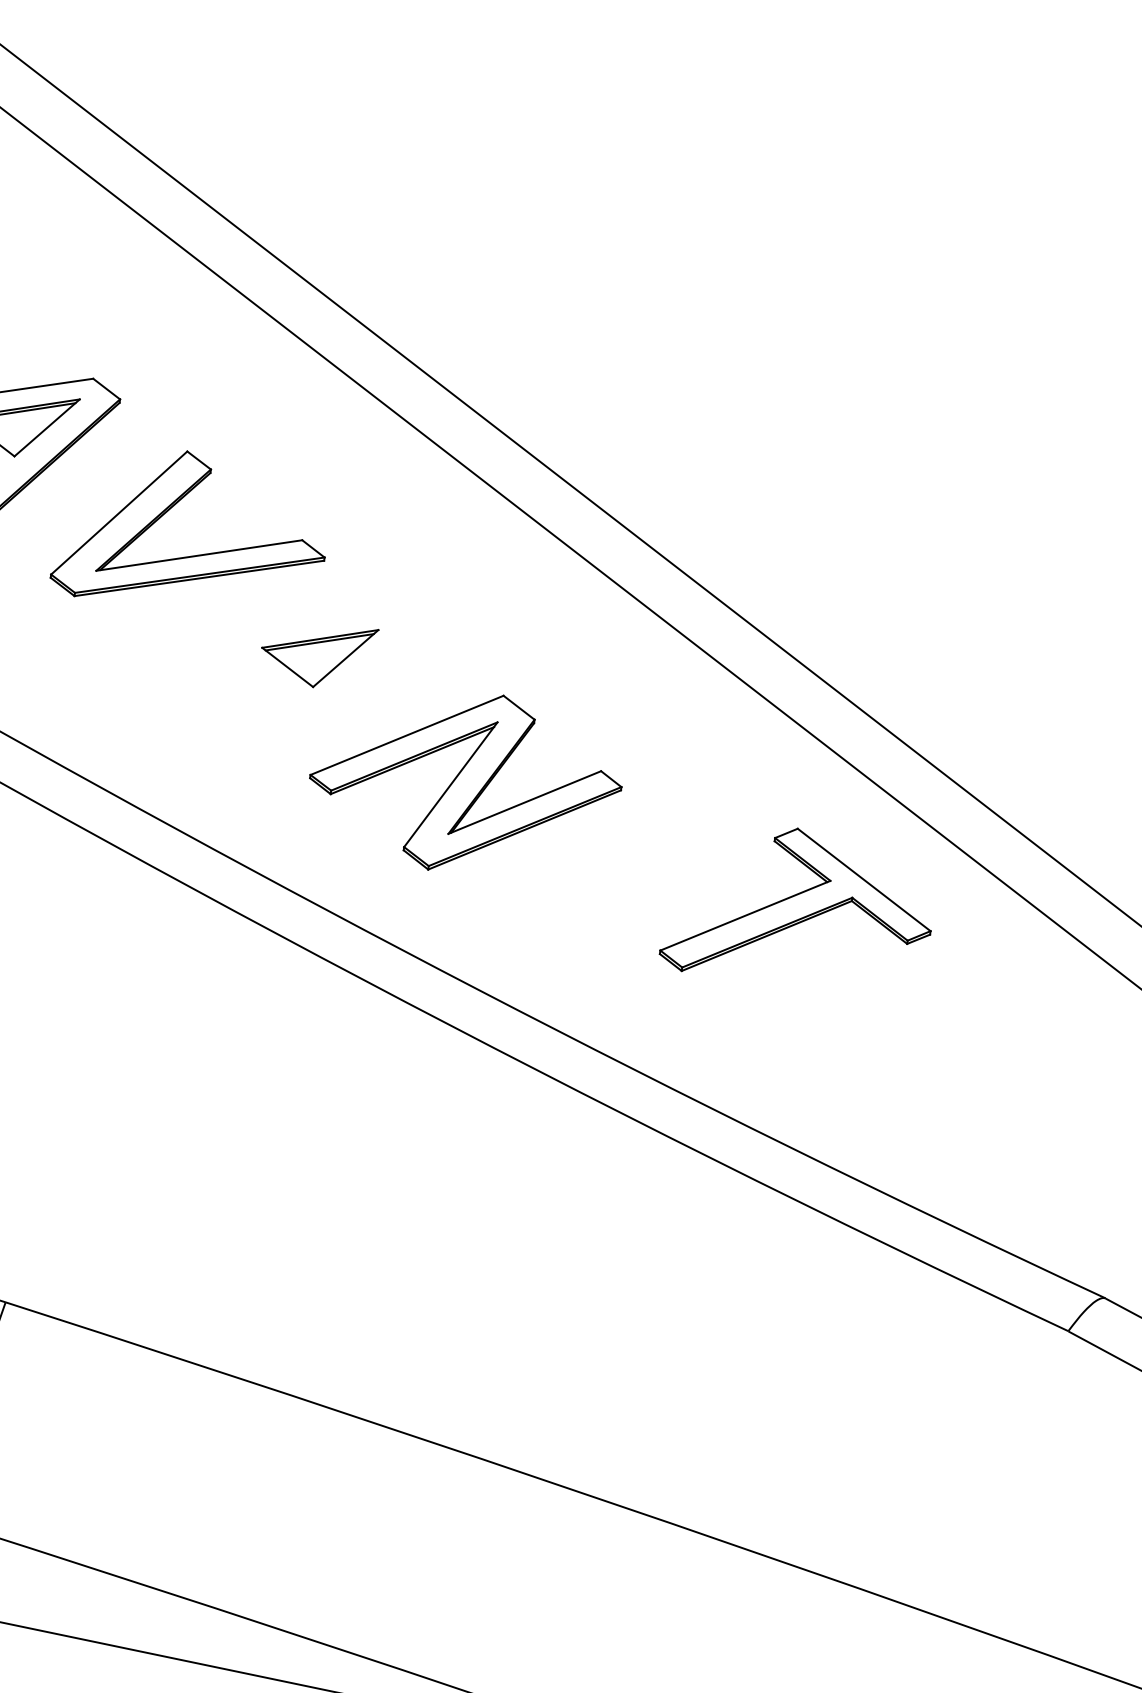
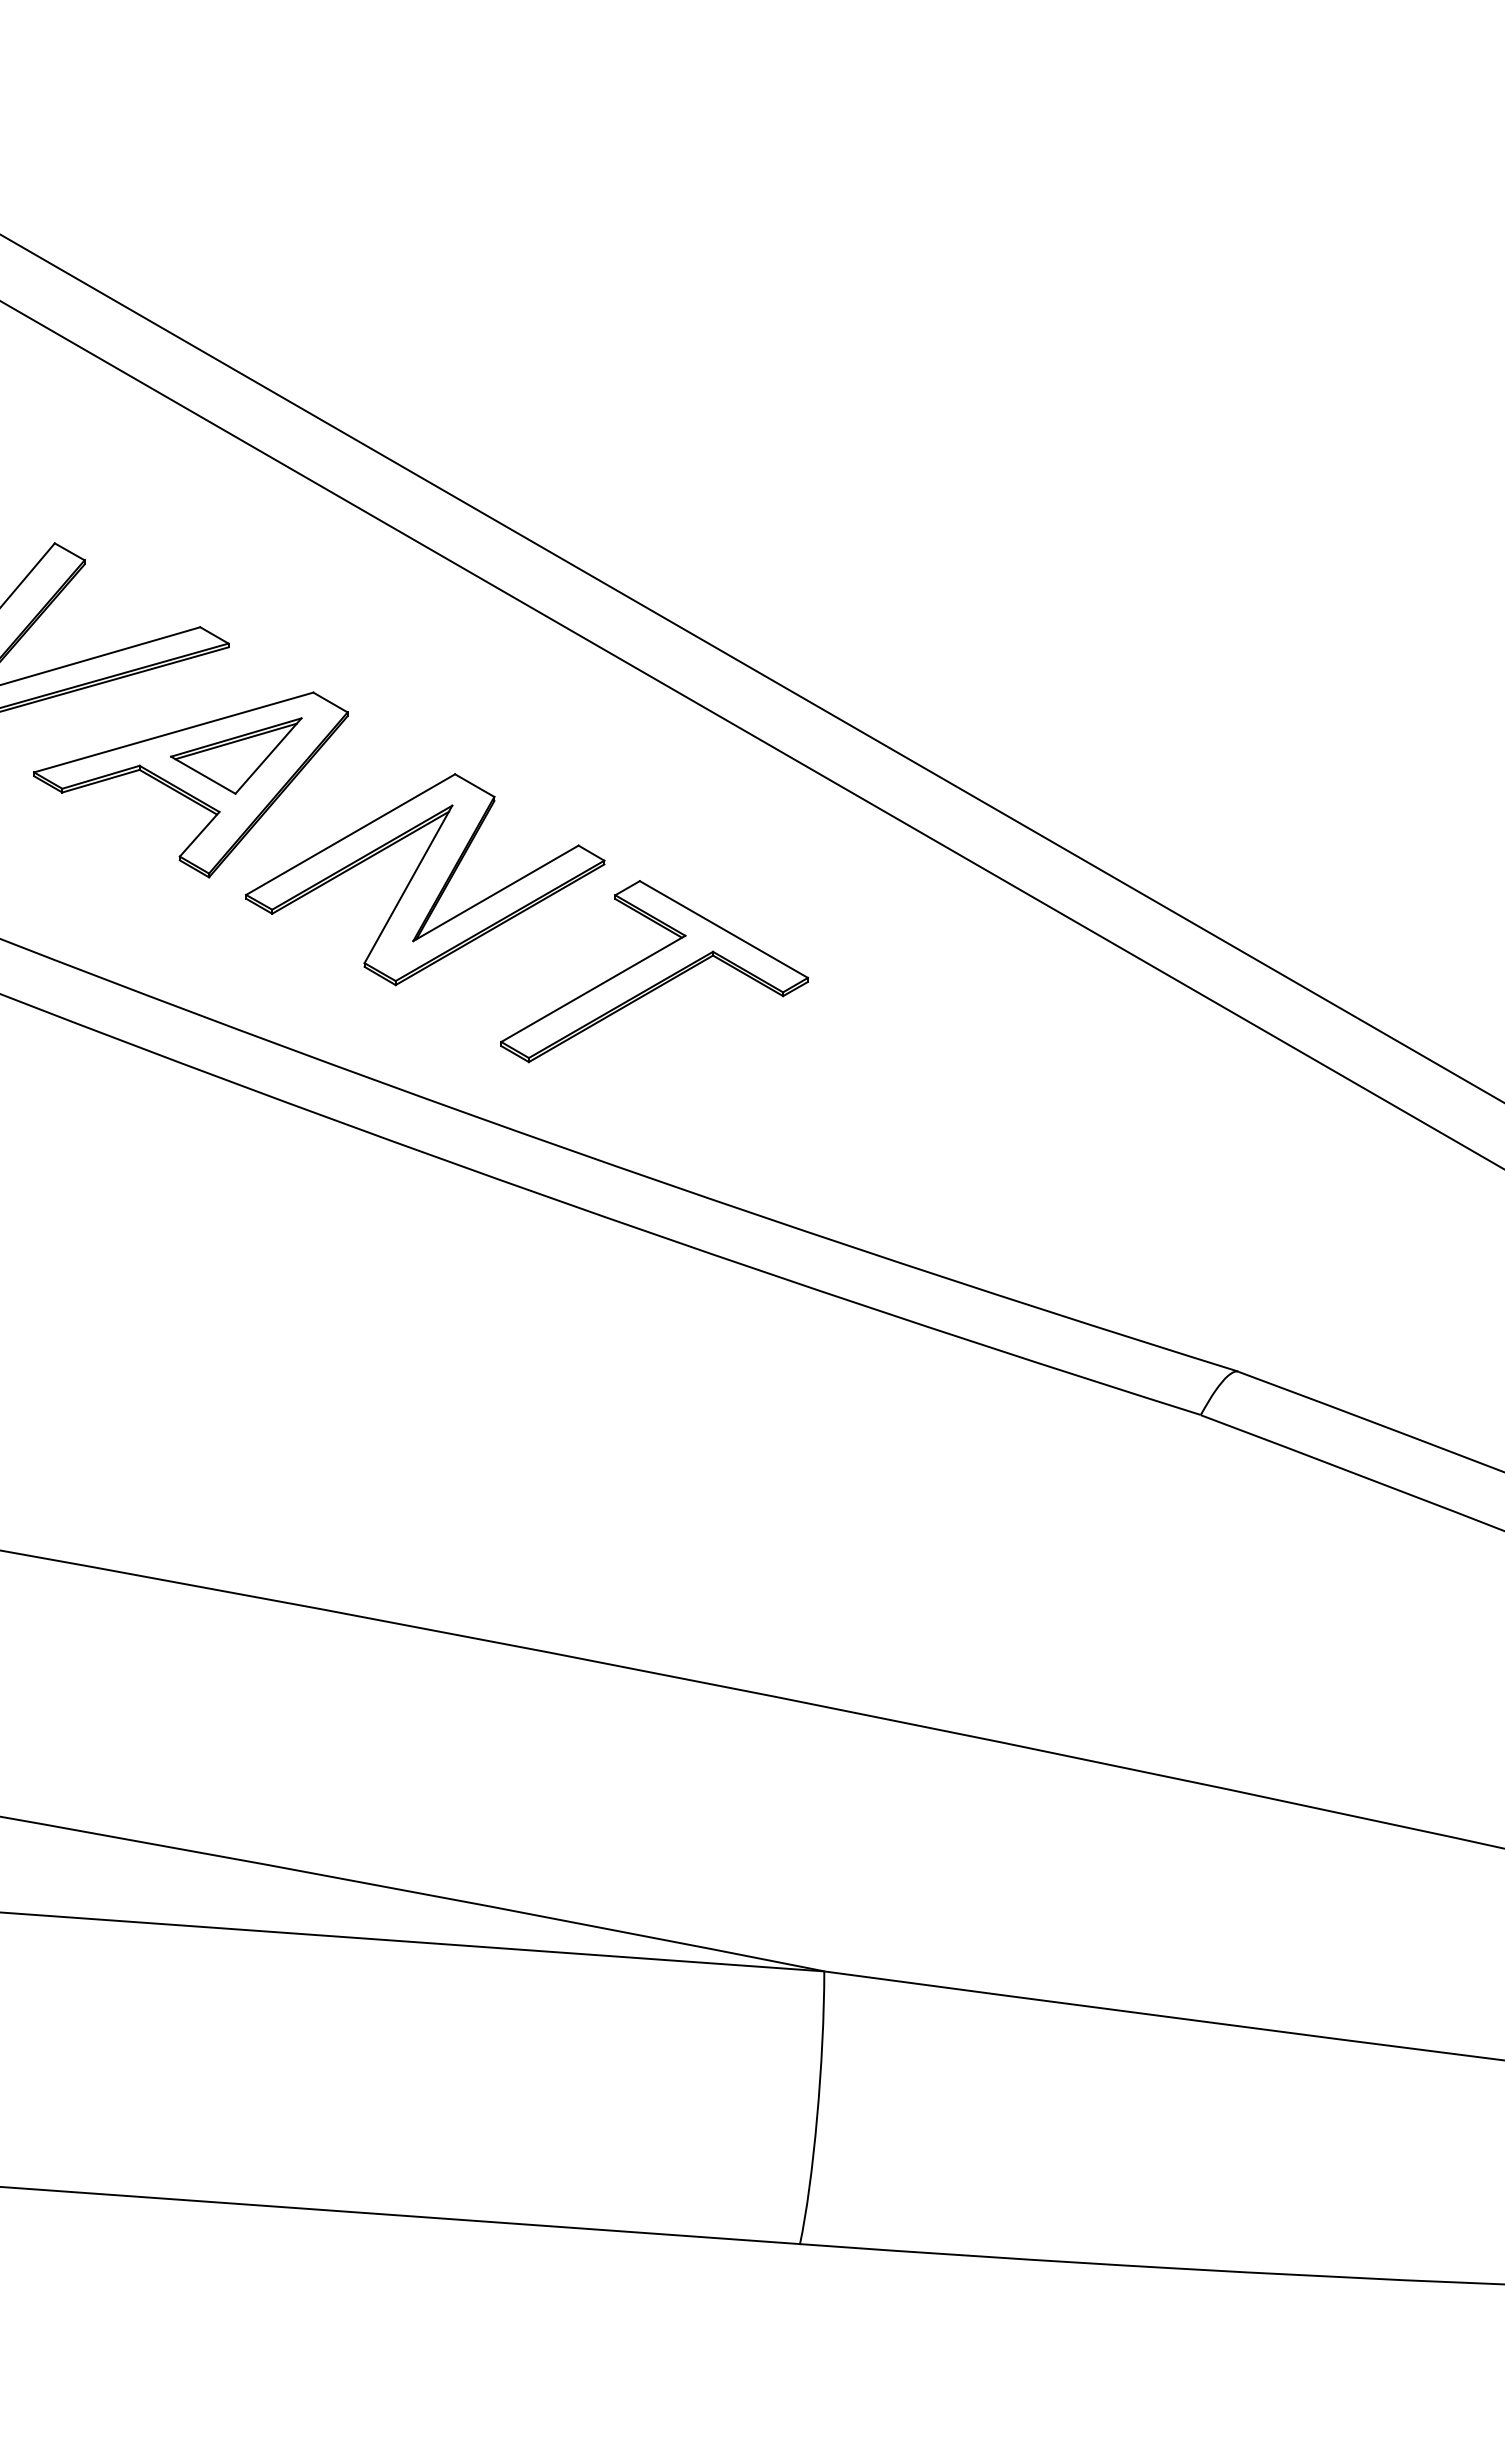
part: (275, 673) -> (190, 784), added
part: (799, 907) -> (654, 971), moved

